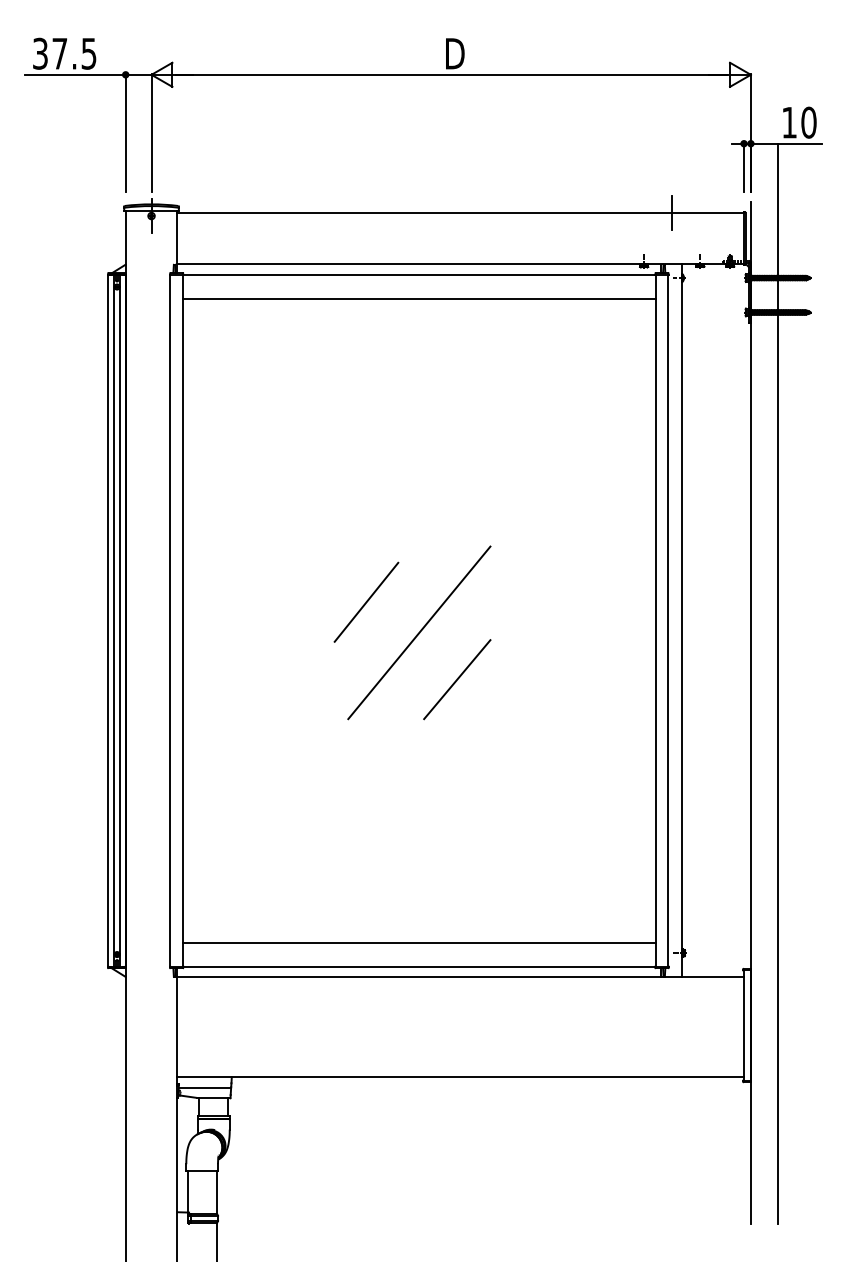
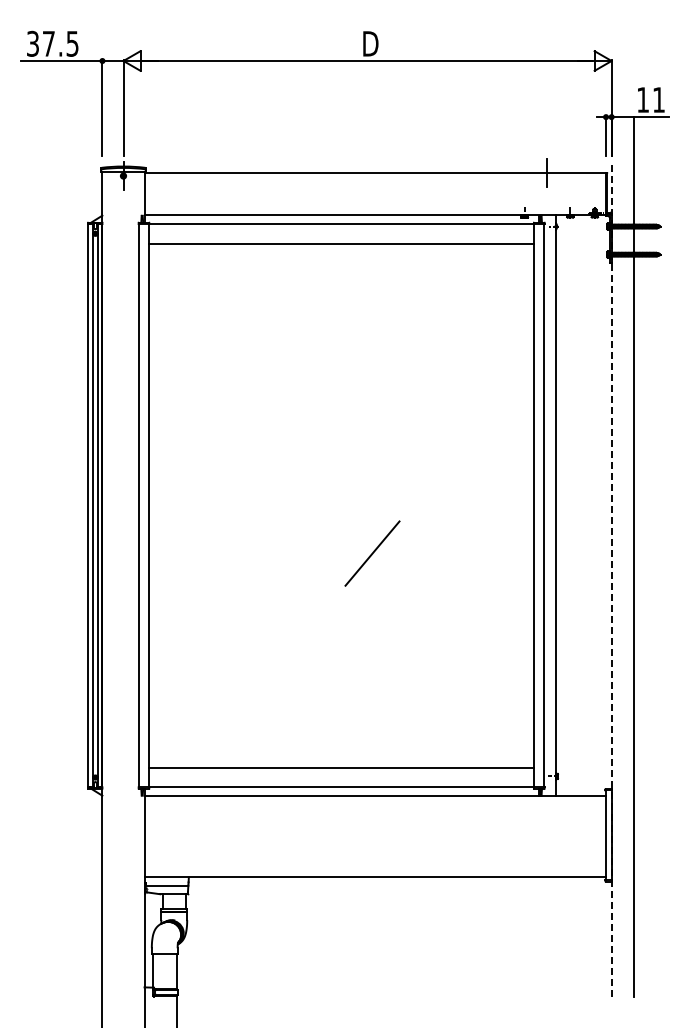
text: (808, 122) -> (658, 99), 10 -> 11
line: (366, 602) -> (298, 490), removed
line: (419, 632) -> (341, 515), removed
line: (750, 712) -> (611, 580), solid -> dashed

